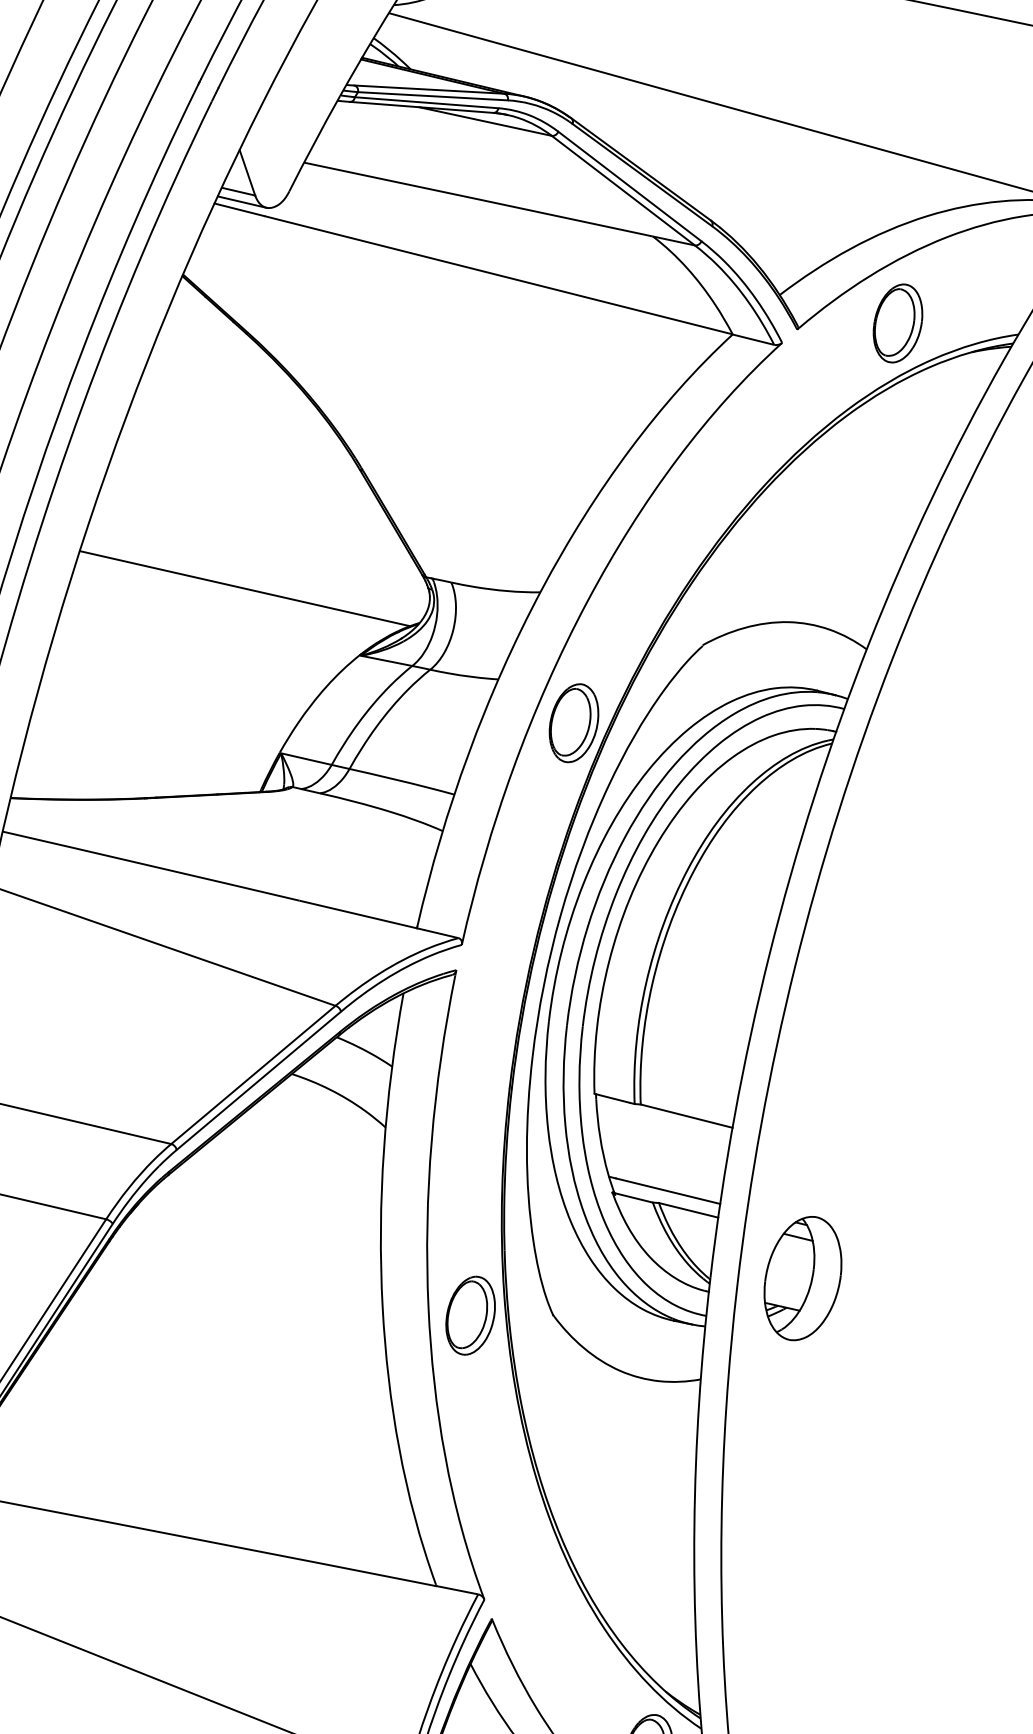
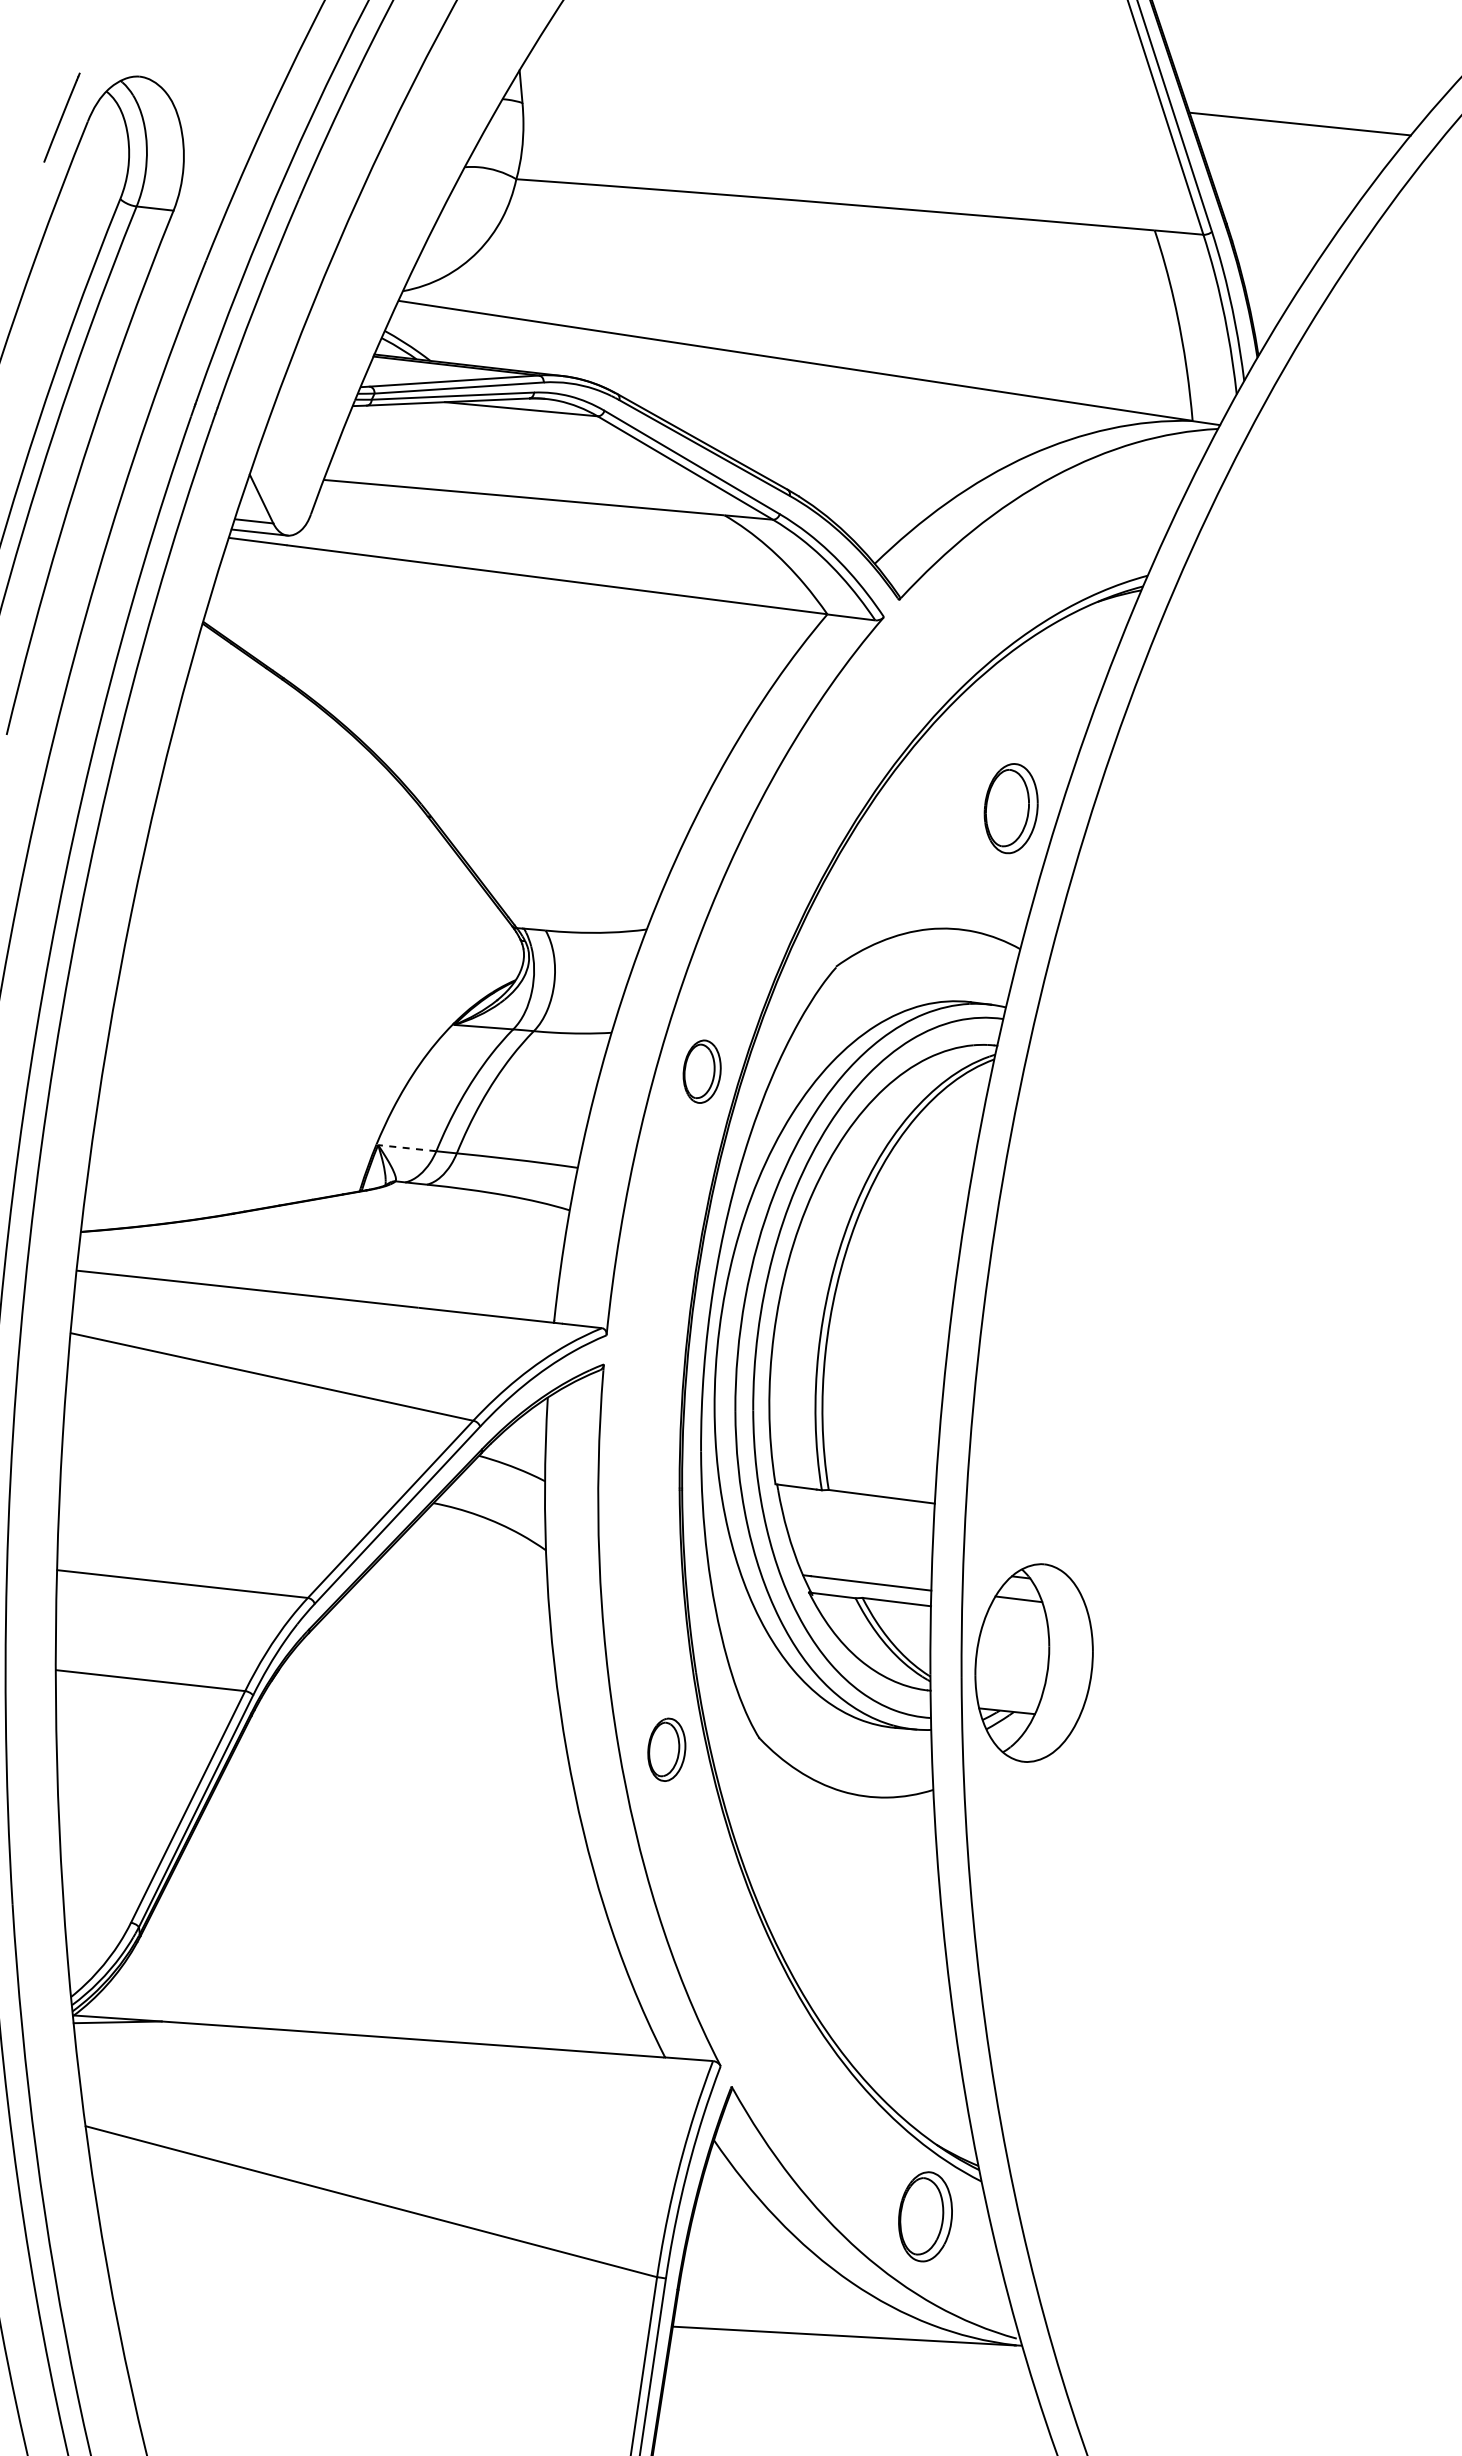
part: (897, 323) -> (1010, 808), moved
line: (245, 588) -> (315, 965), removed
part: (573, 723) -> (701, 1071), size x0.7
line: (305, 759) -> (406, 1148), solid -> dashed
part: (803, 1278) -> (1034, 1662), size x1.4
part: (470, 1315) -> (666, 1749), size x0.7

